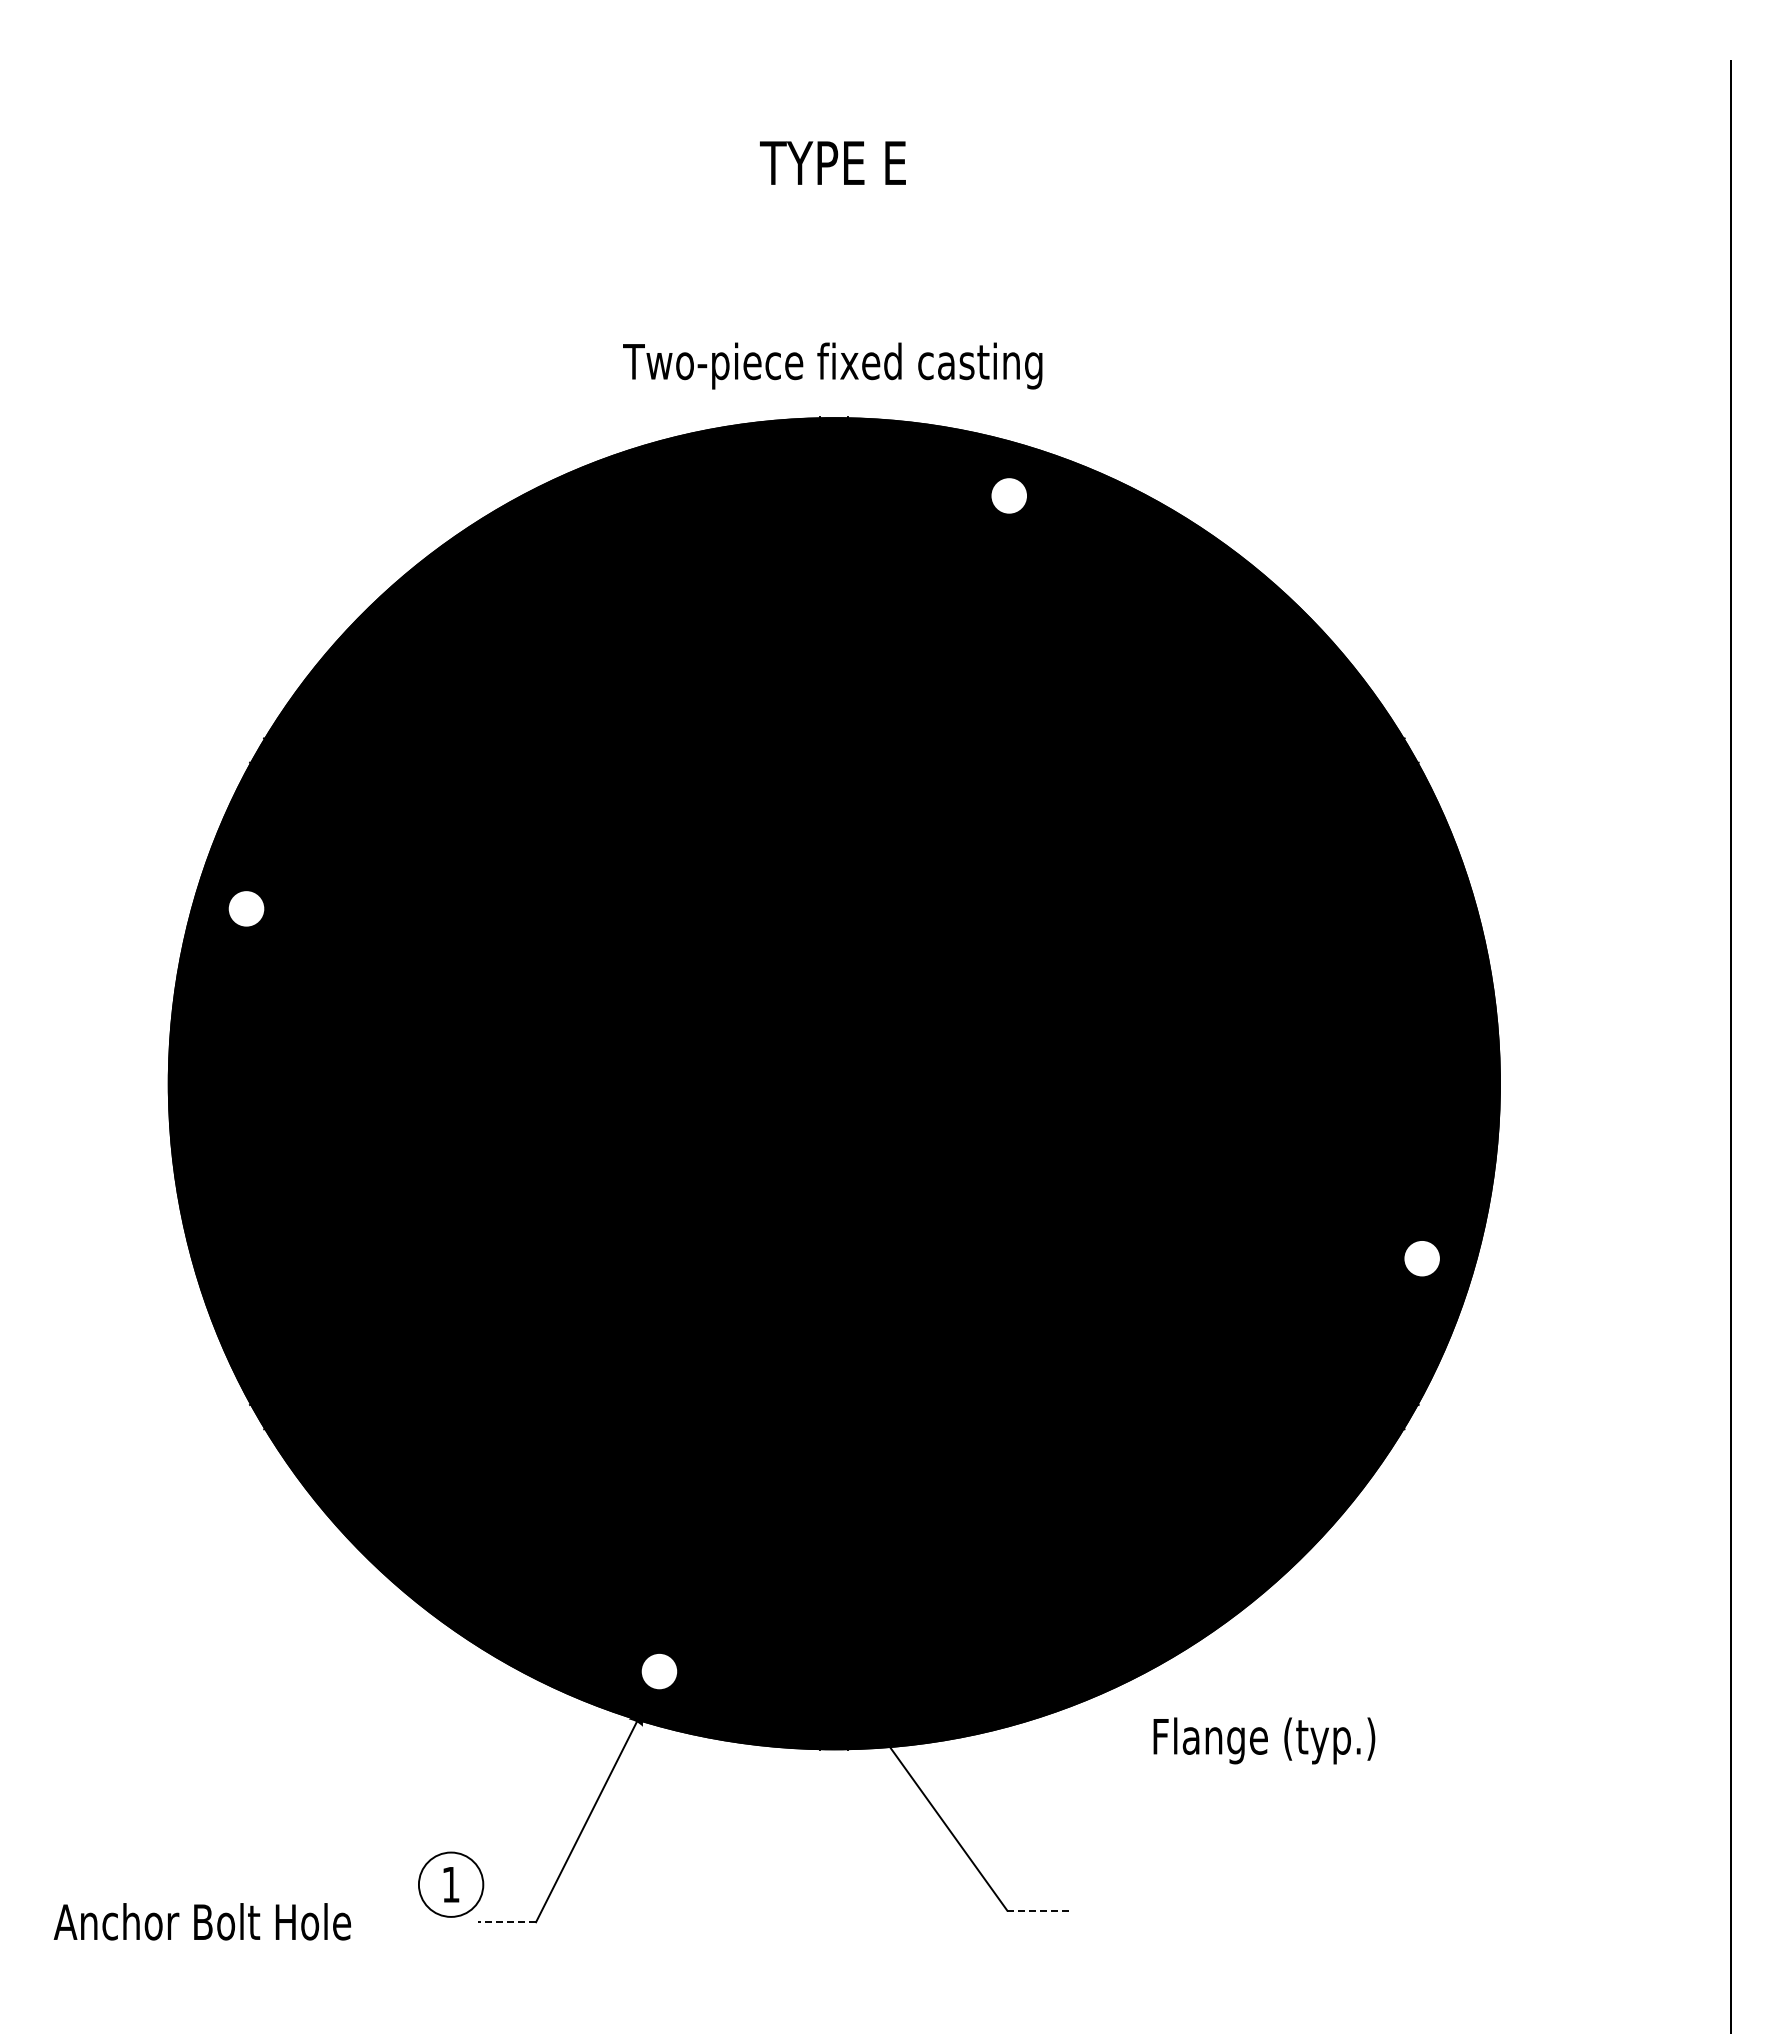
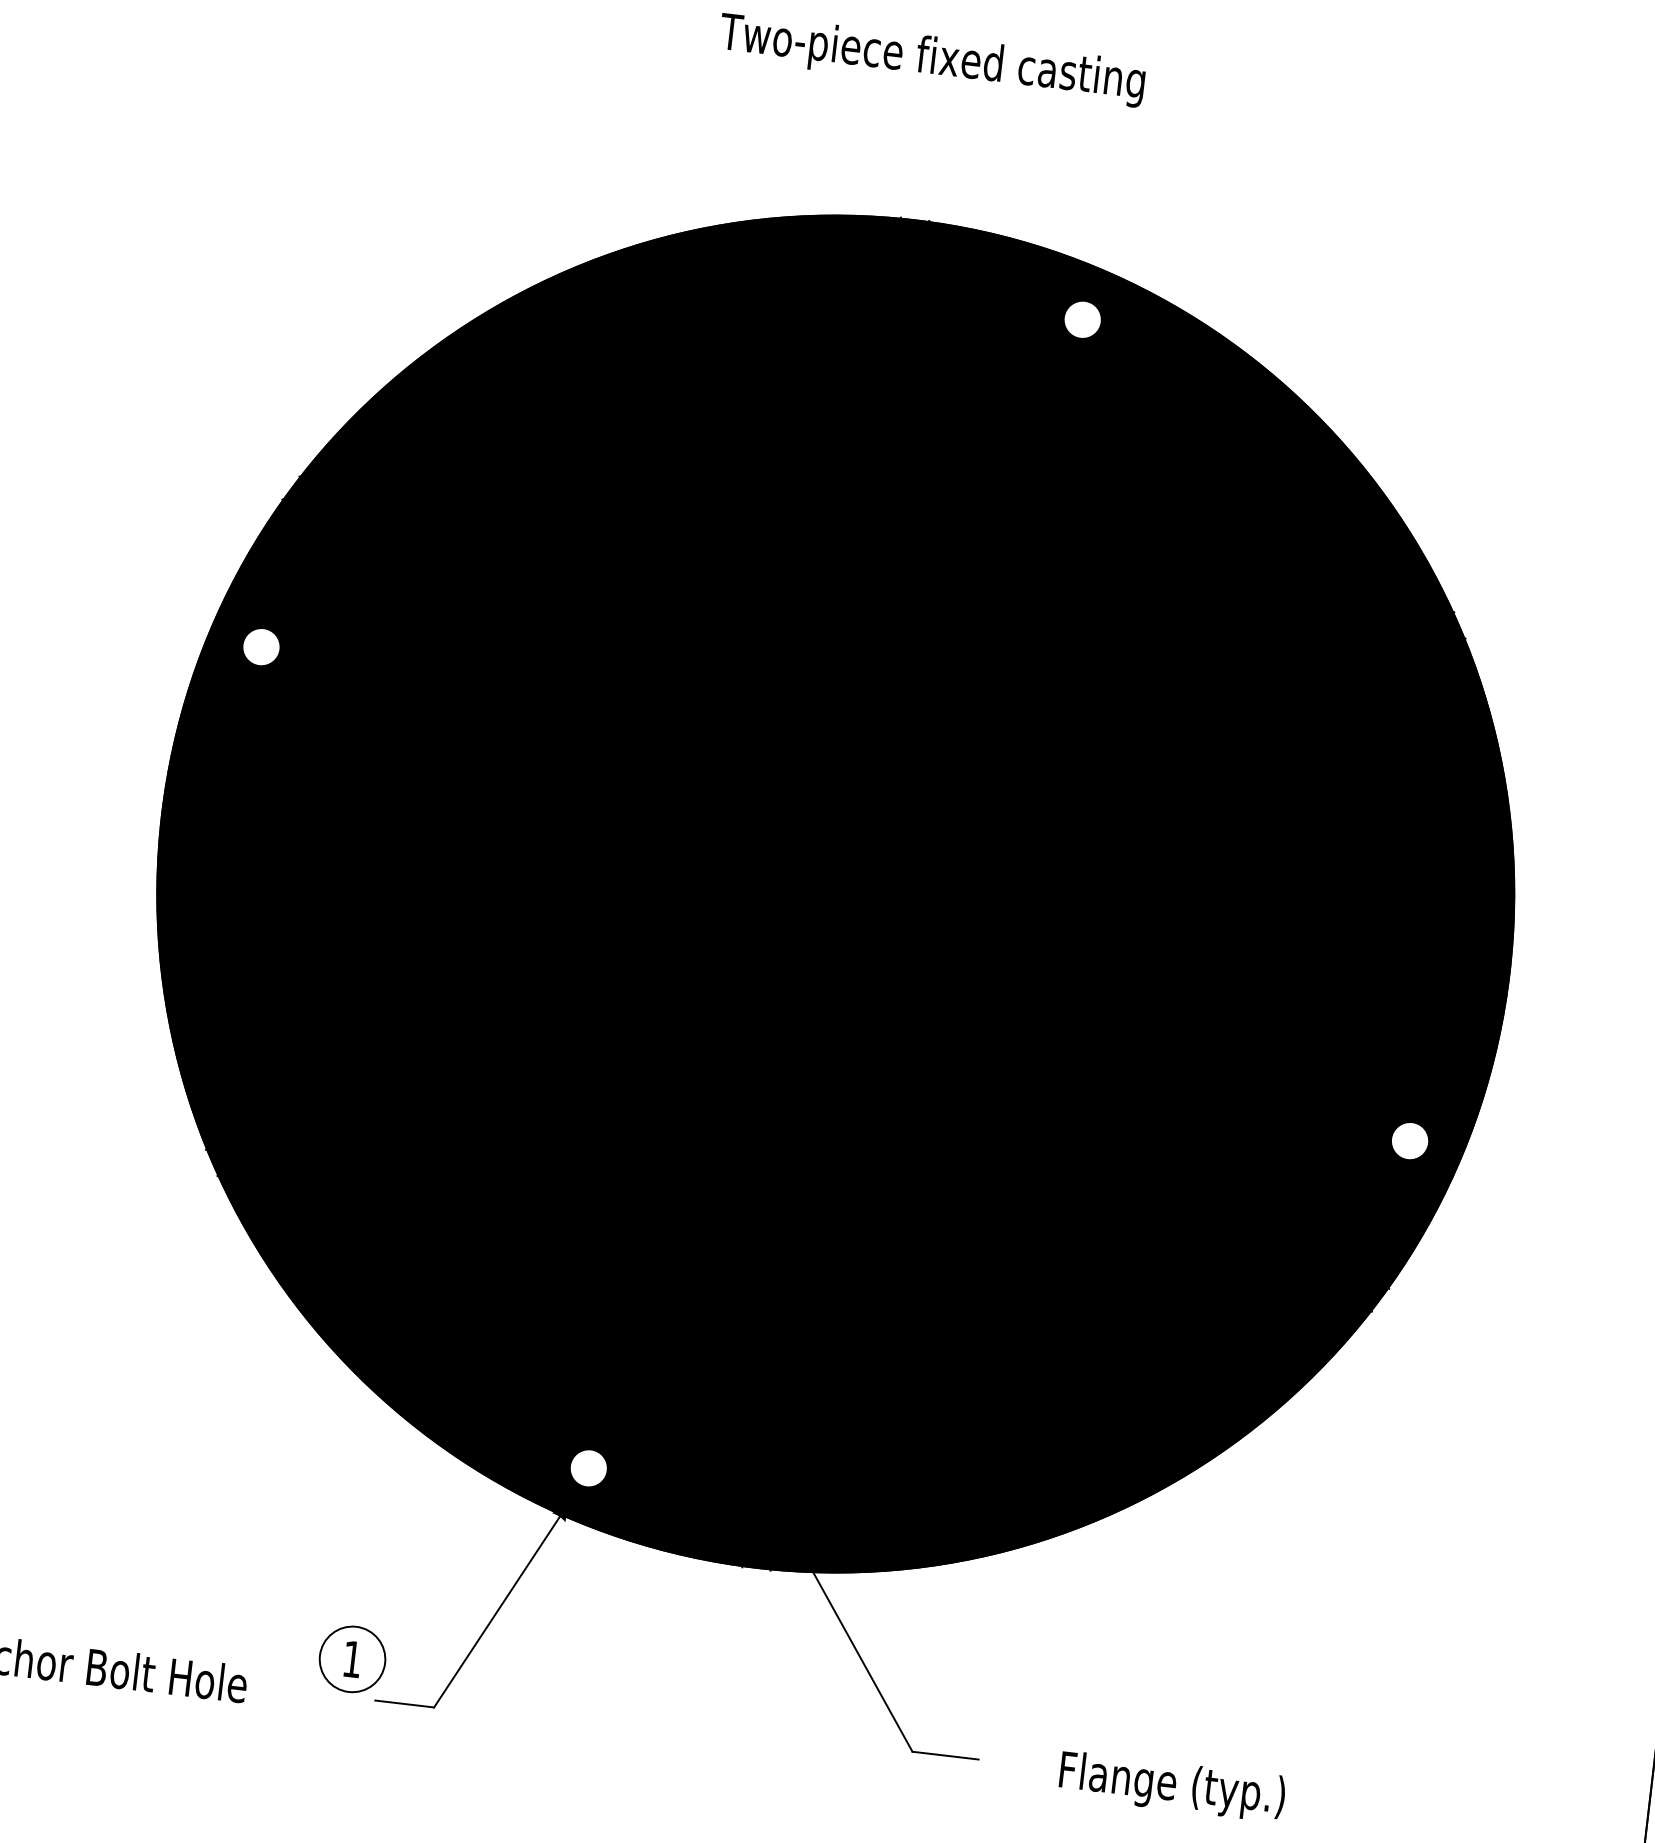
text: (832, 365) -> (931, 59), moved
text: (1264, 1740) -> (1172, 1786), moved
line: (1039, 1910) -> (945, 1755), dashed -> solid
line: (506, 1922) -> (404, 1704), dashed -> solid

